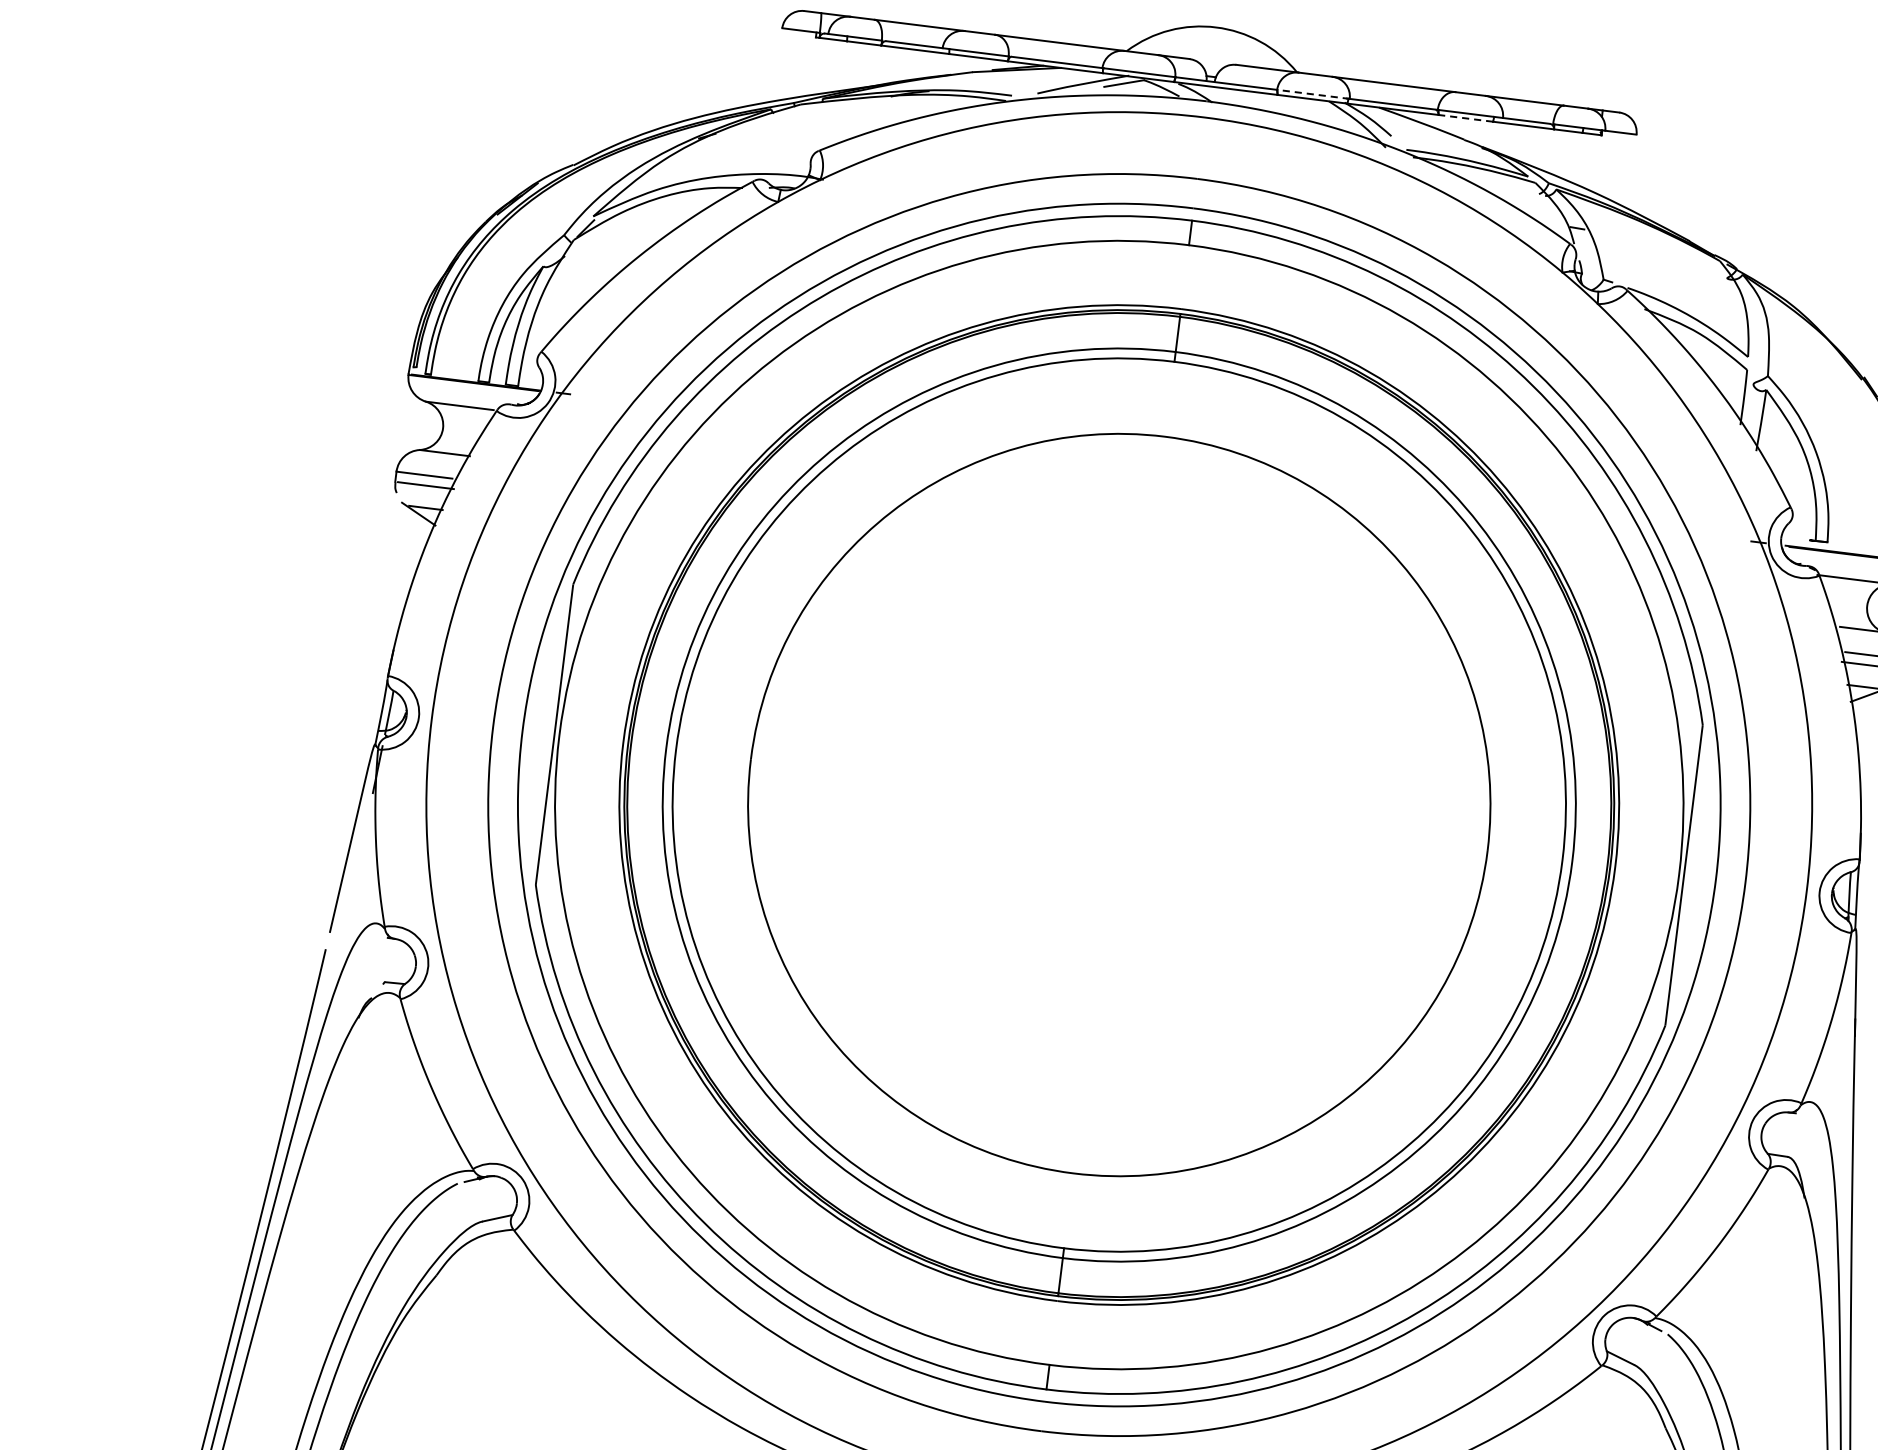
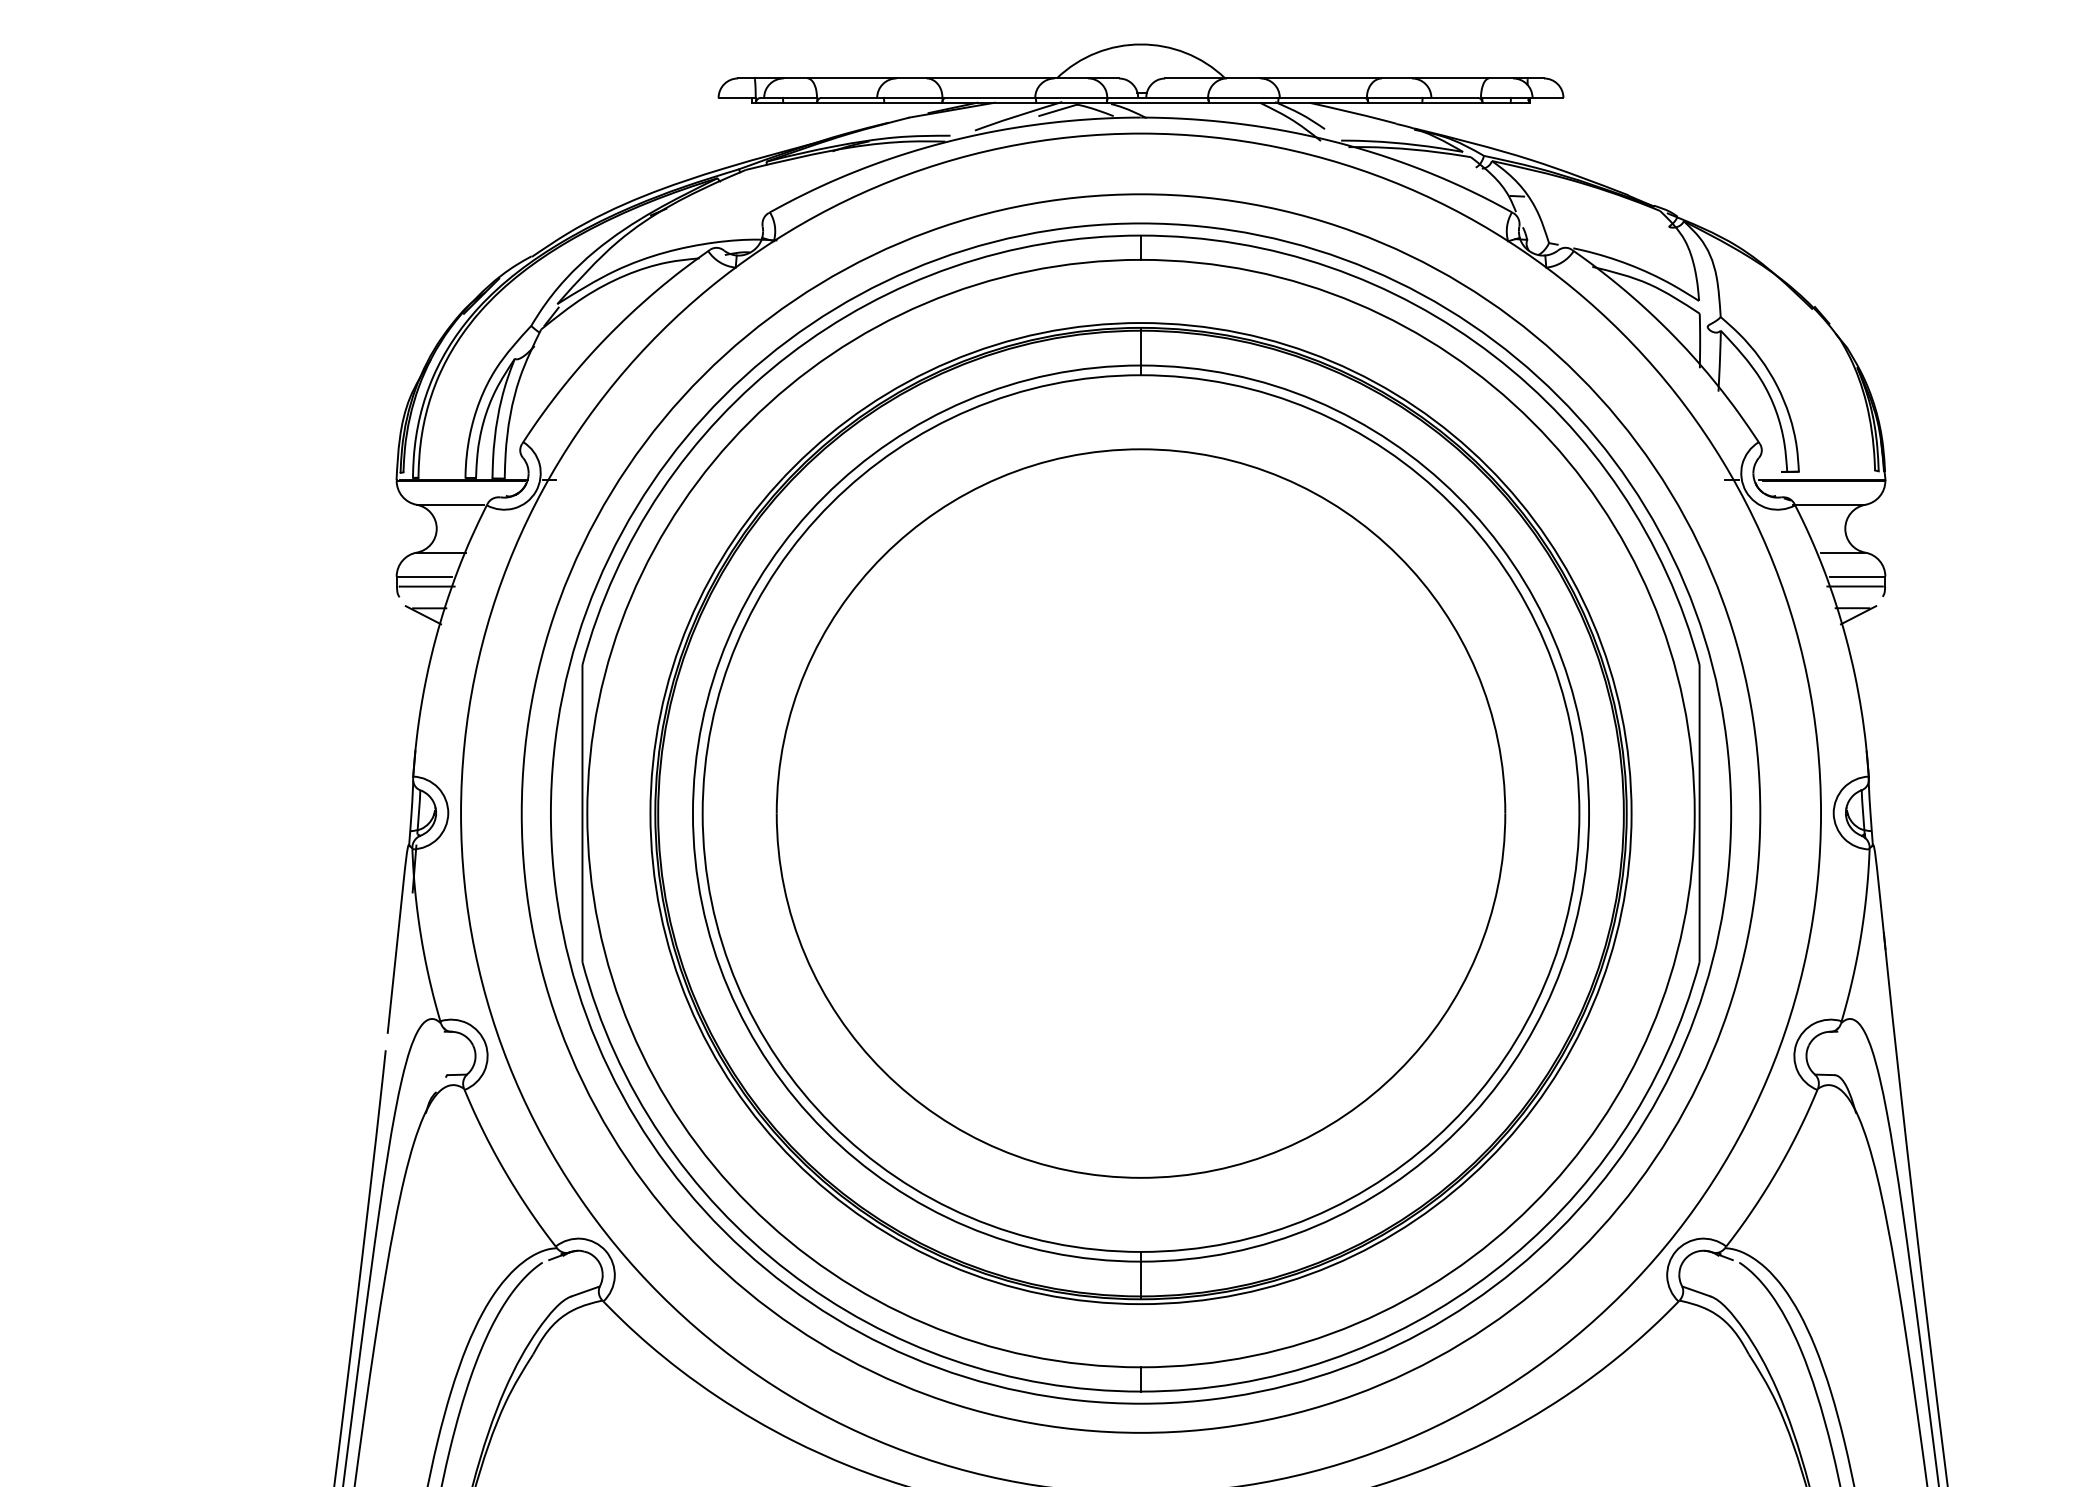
line: (1314, 94) -> (1244, 97), dashed -> solid
line: (1466, 118) -> (1395, 102), dashed -> solid

